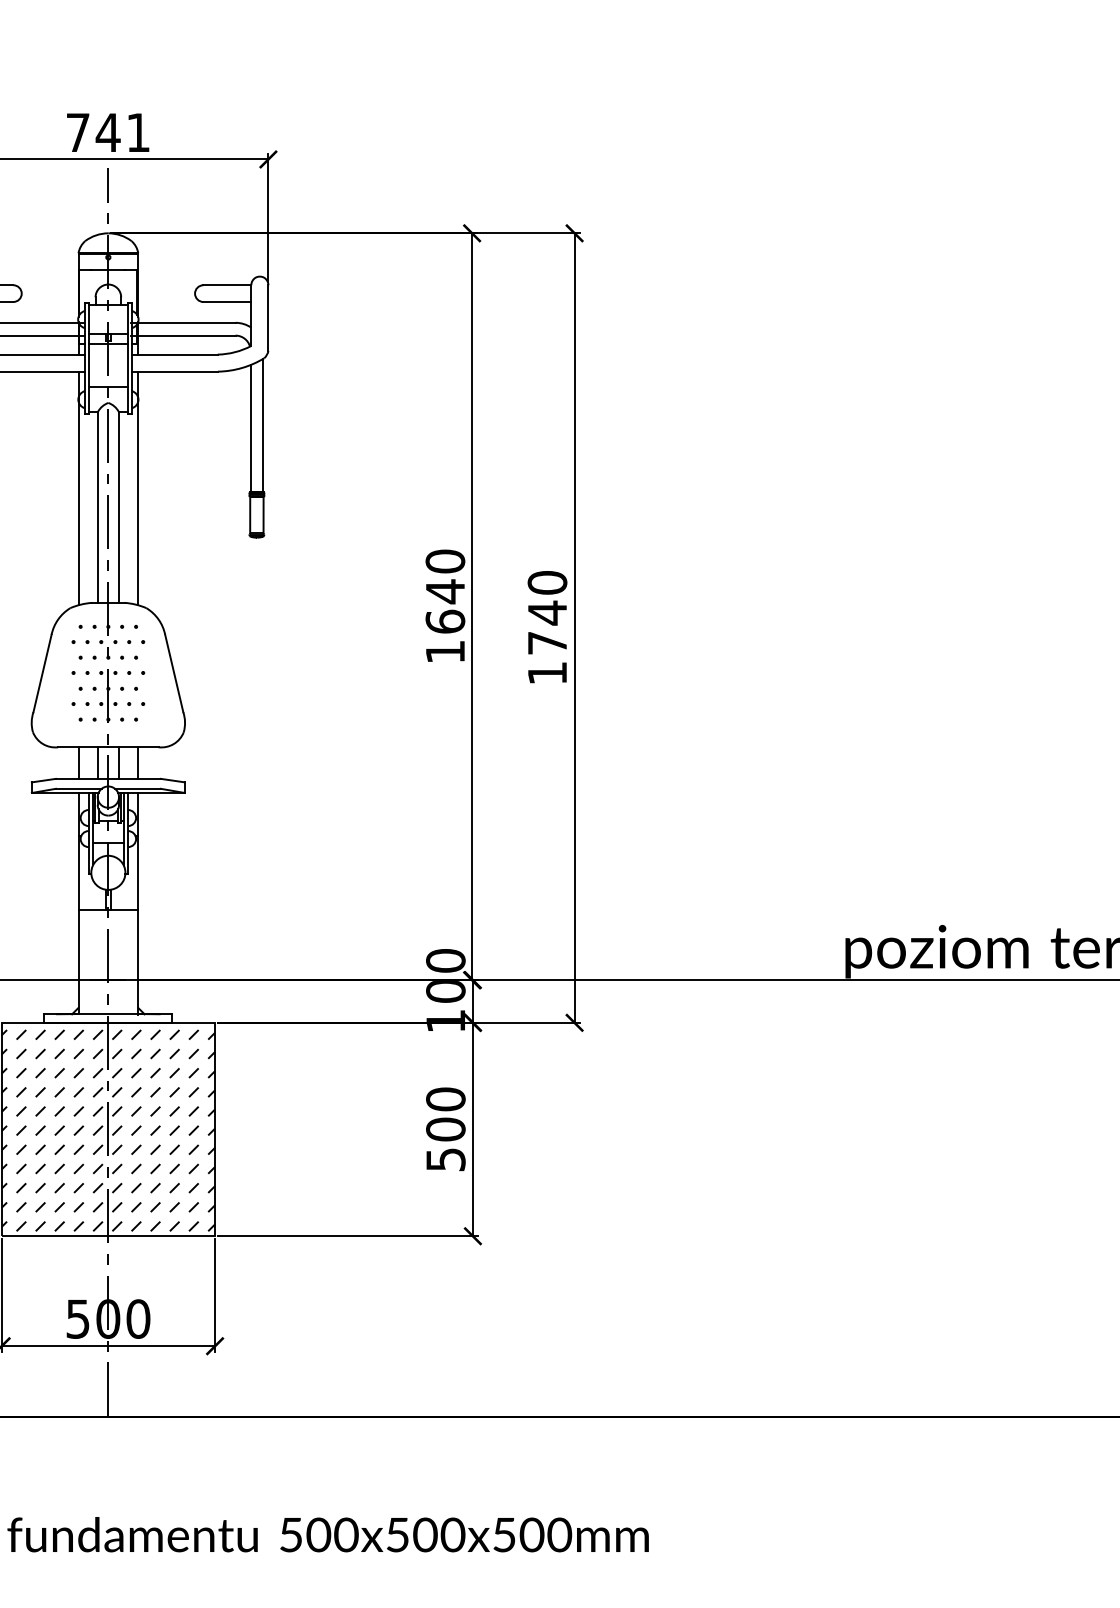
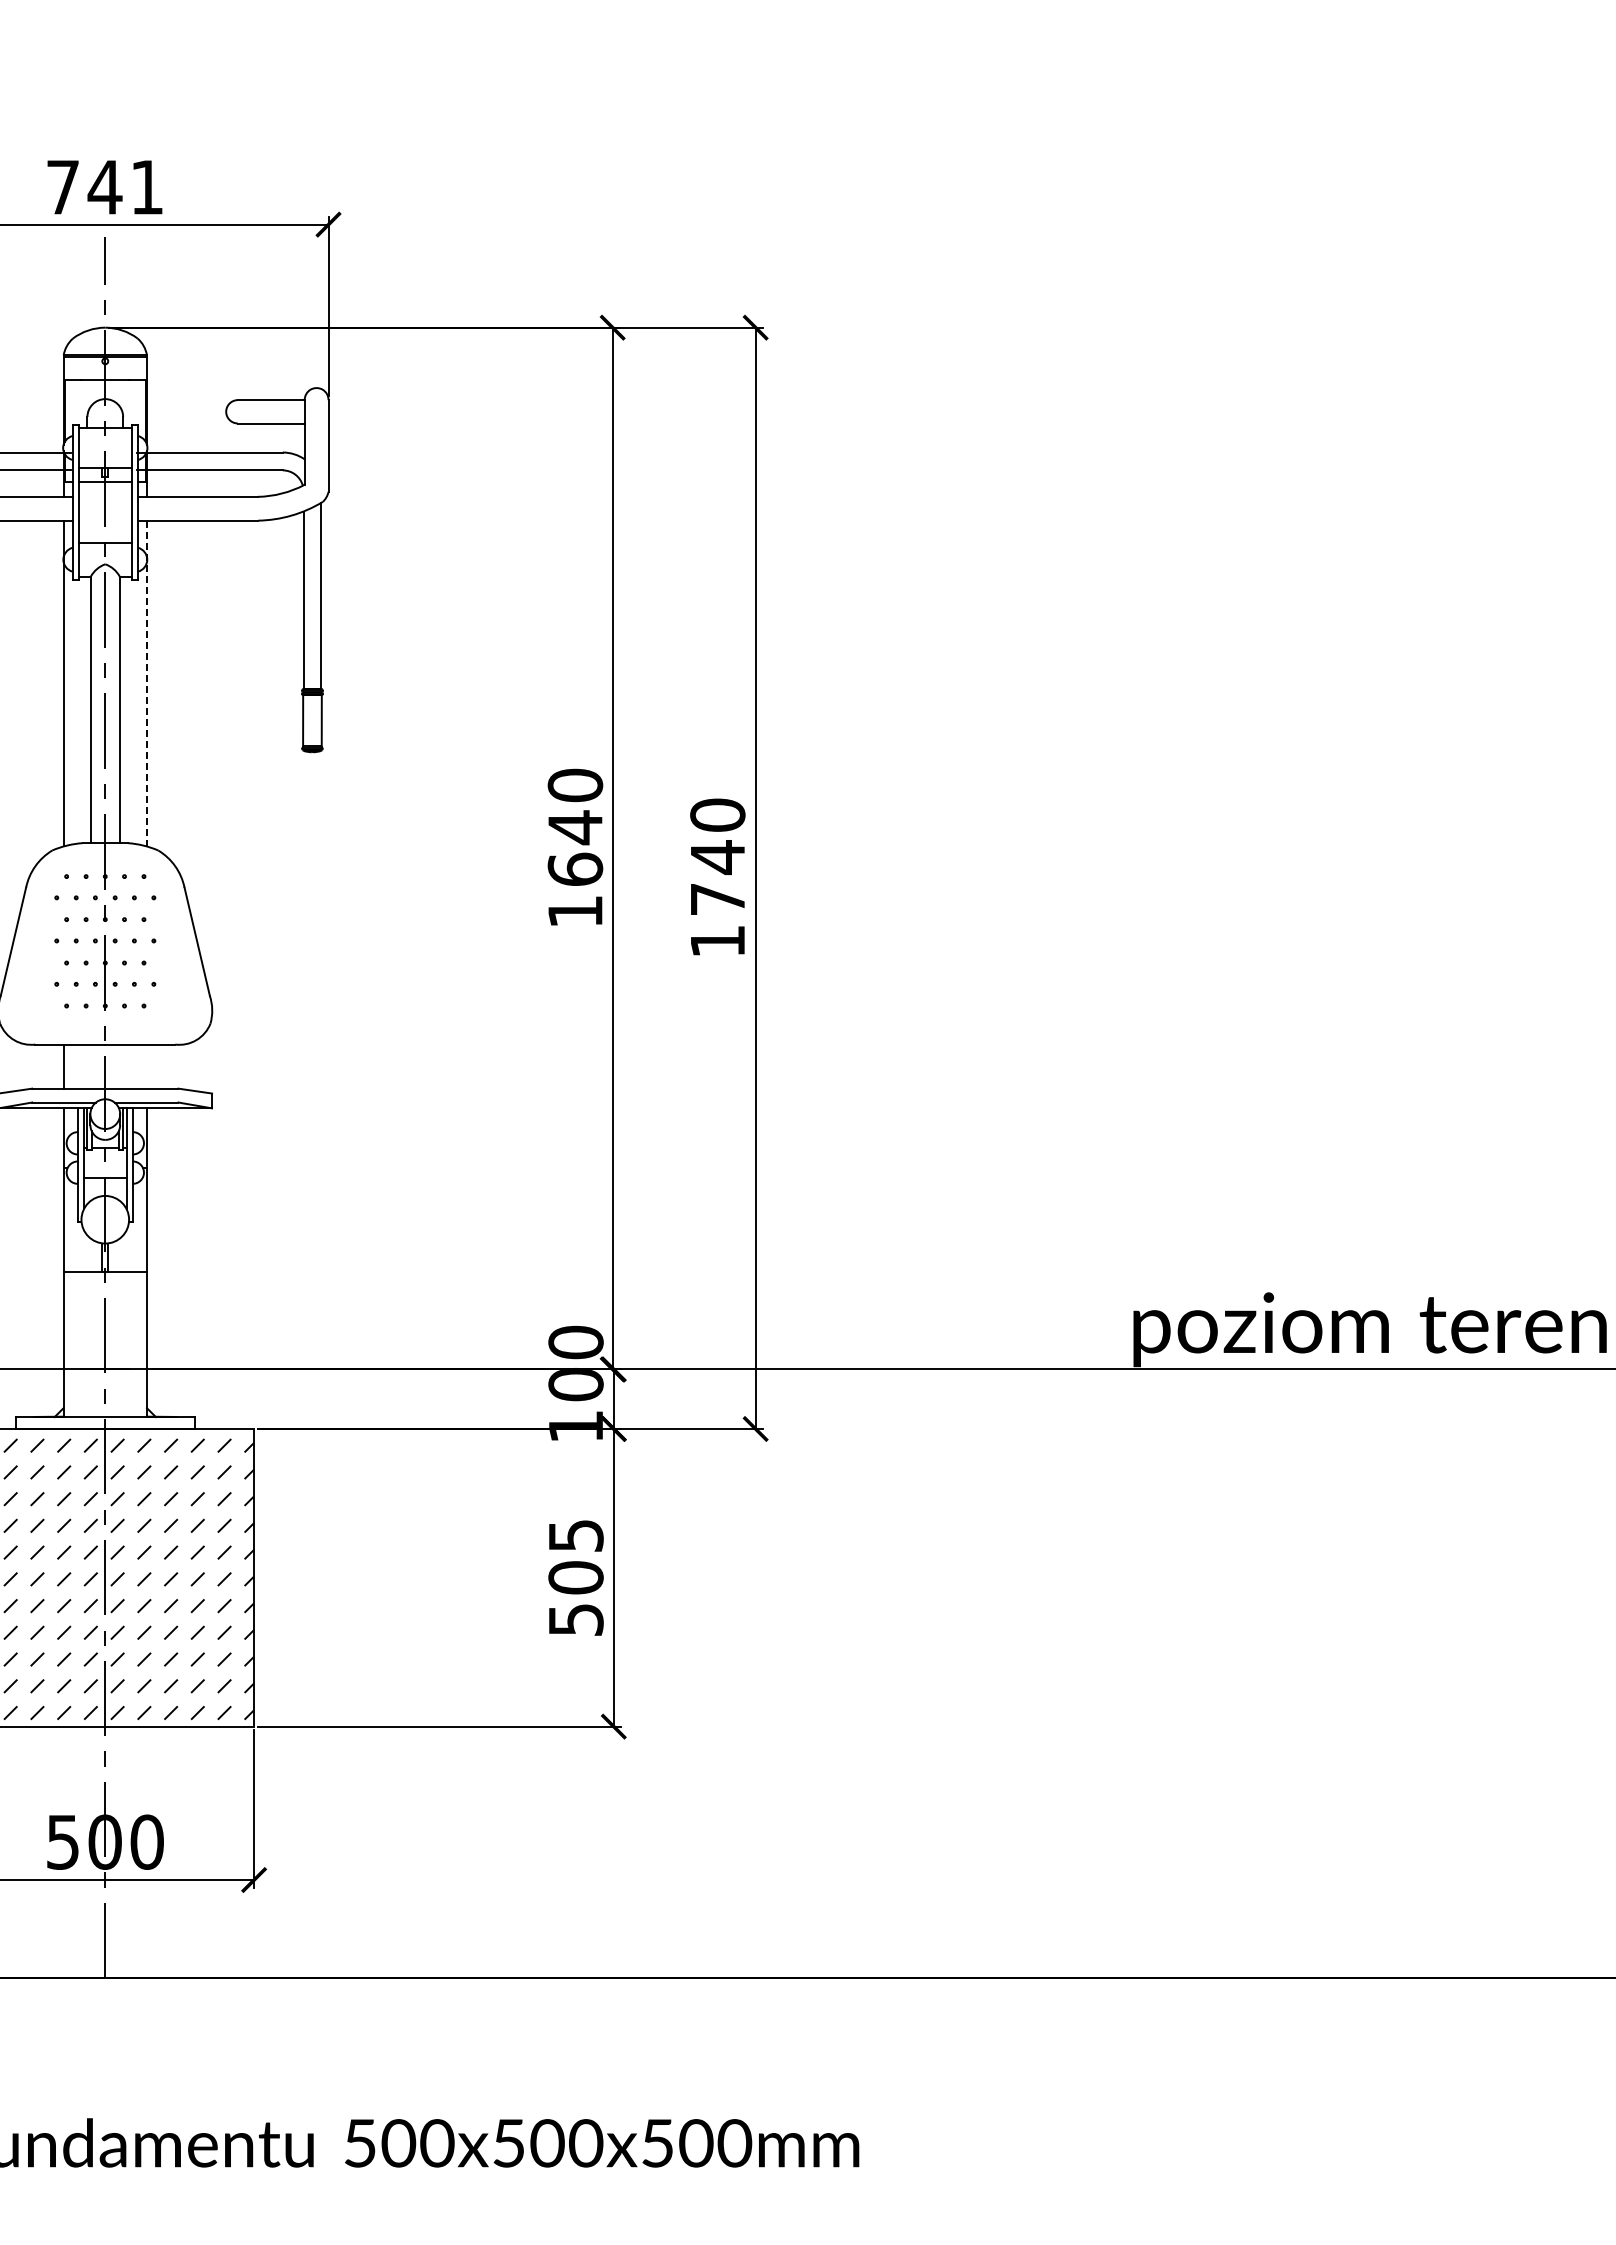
line: (137, 488) -> (146, 683), solid -> dashed
line: (97, 762) -> (90, 1066), removed
line: (118, 762) -> (119, 1066), removed
line: (137, 762) -> (146, 1066), removed
text: (445, 1099) -> (575, 1535), 500 -> 505

